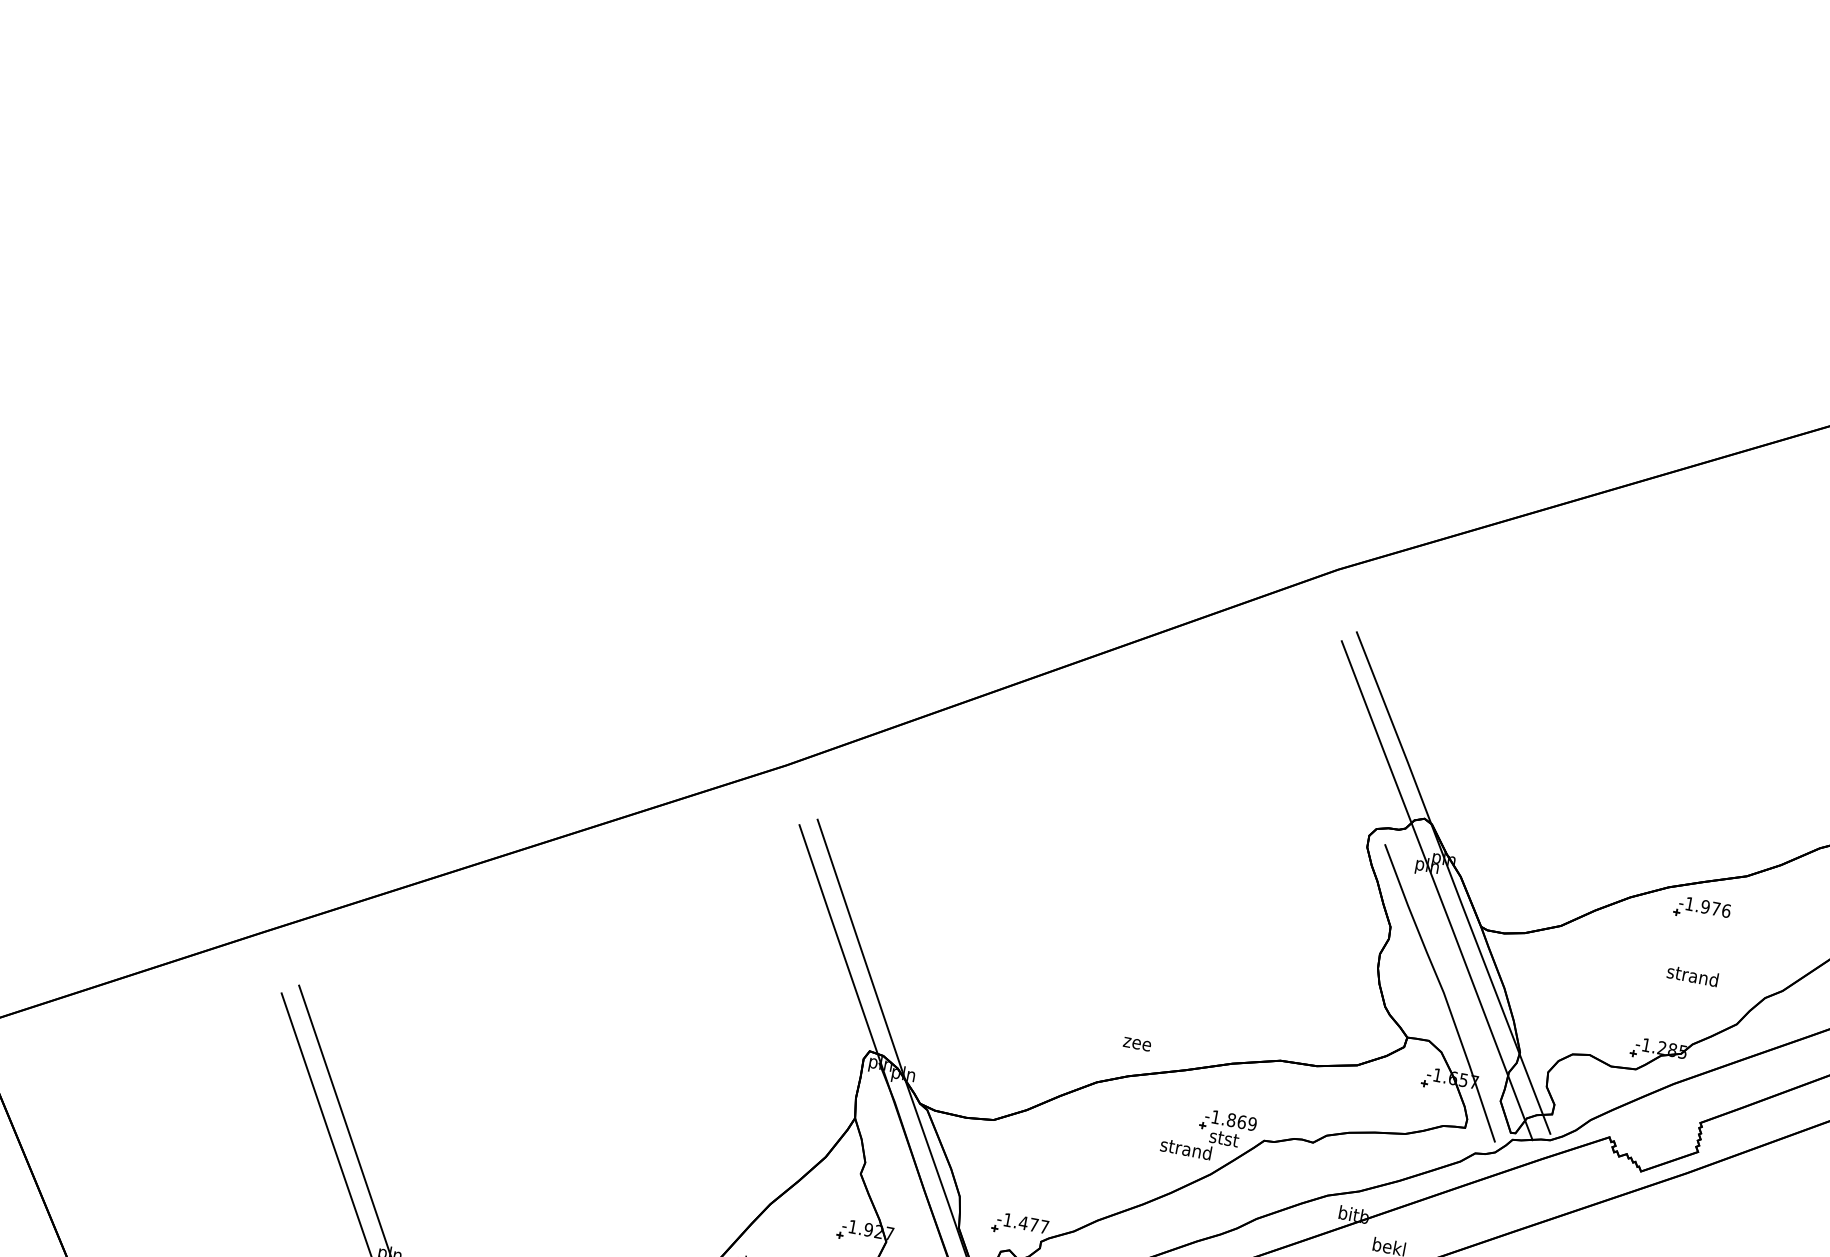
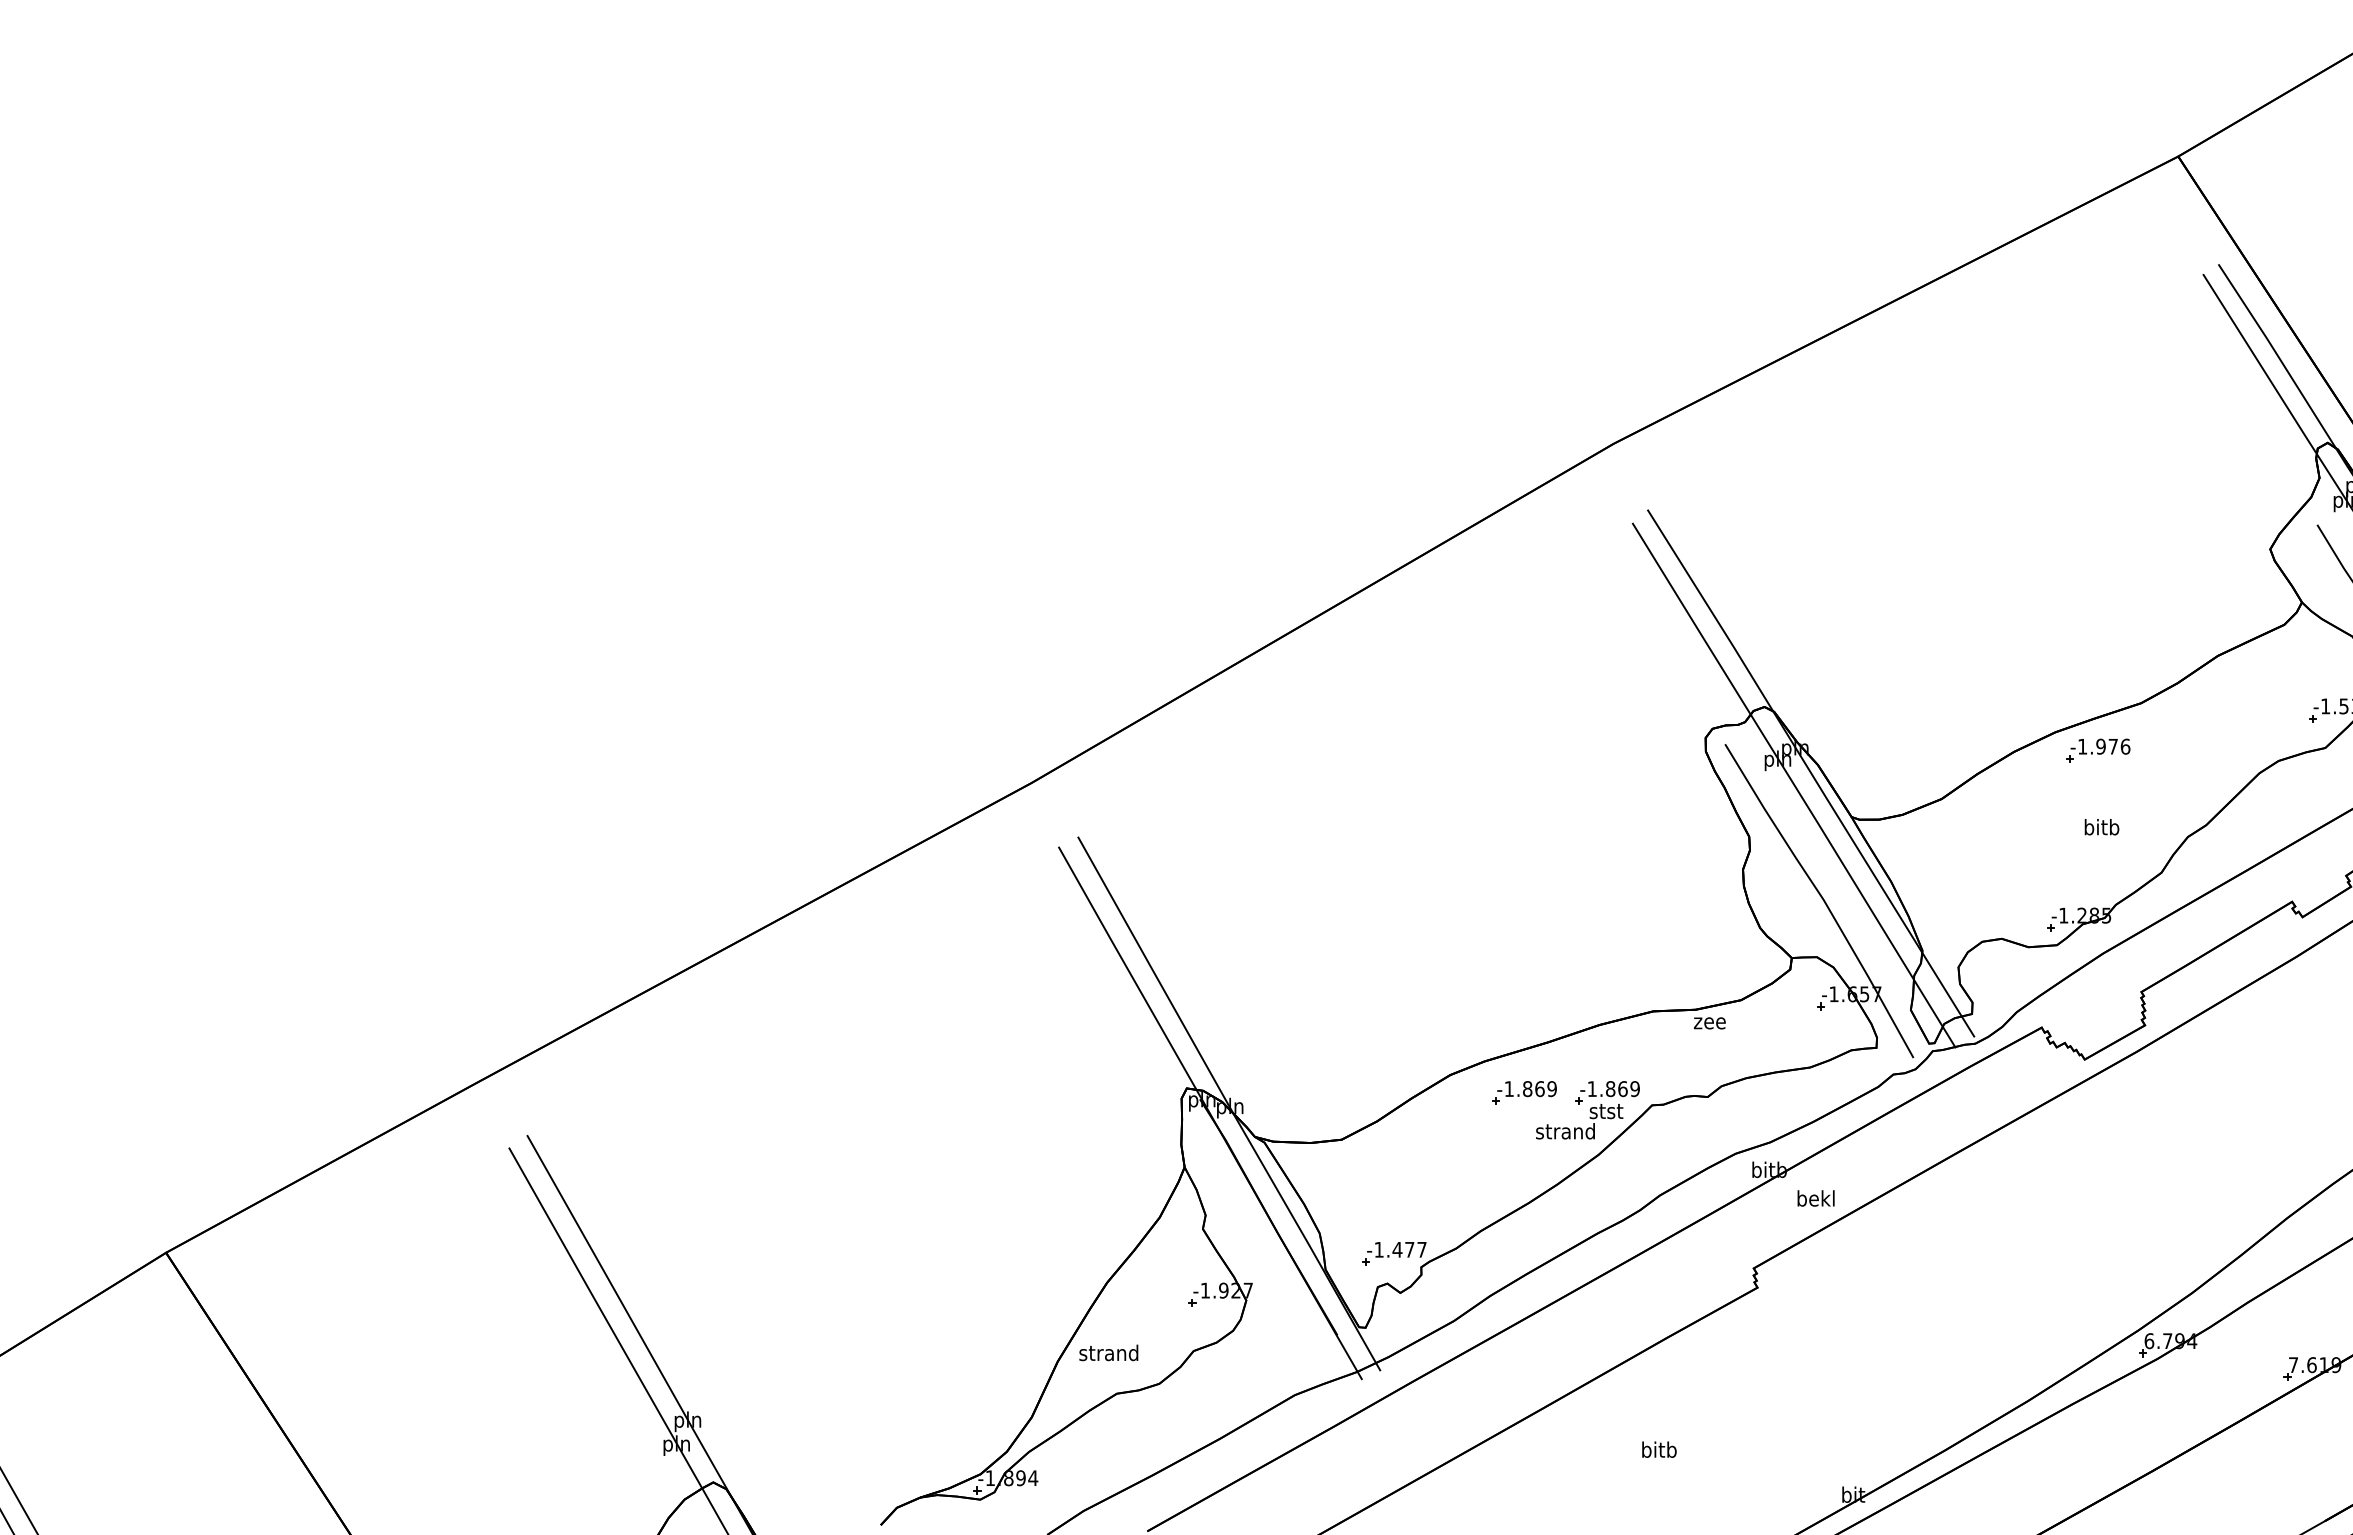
text: (1692, 976) -> (2101, 827), strand -> bitb
text: (1136, 1044) -> (1709, 1023), moved
part: (1157, 1109) -> (1524, 1092), added

